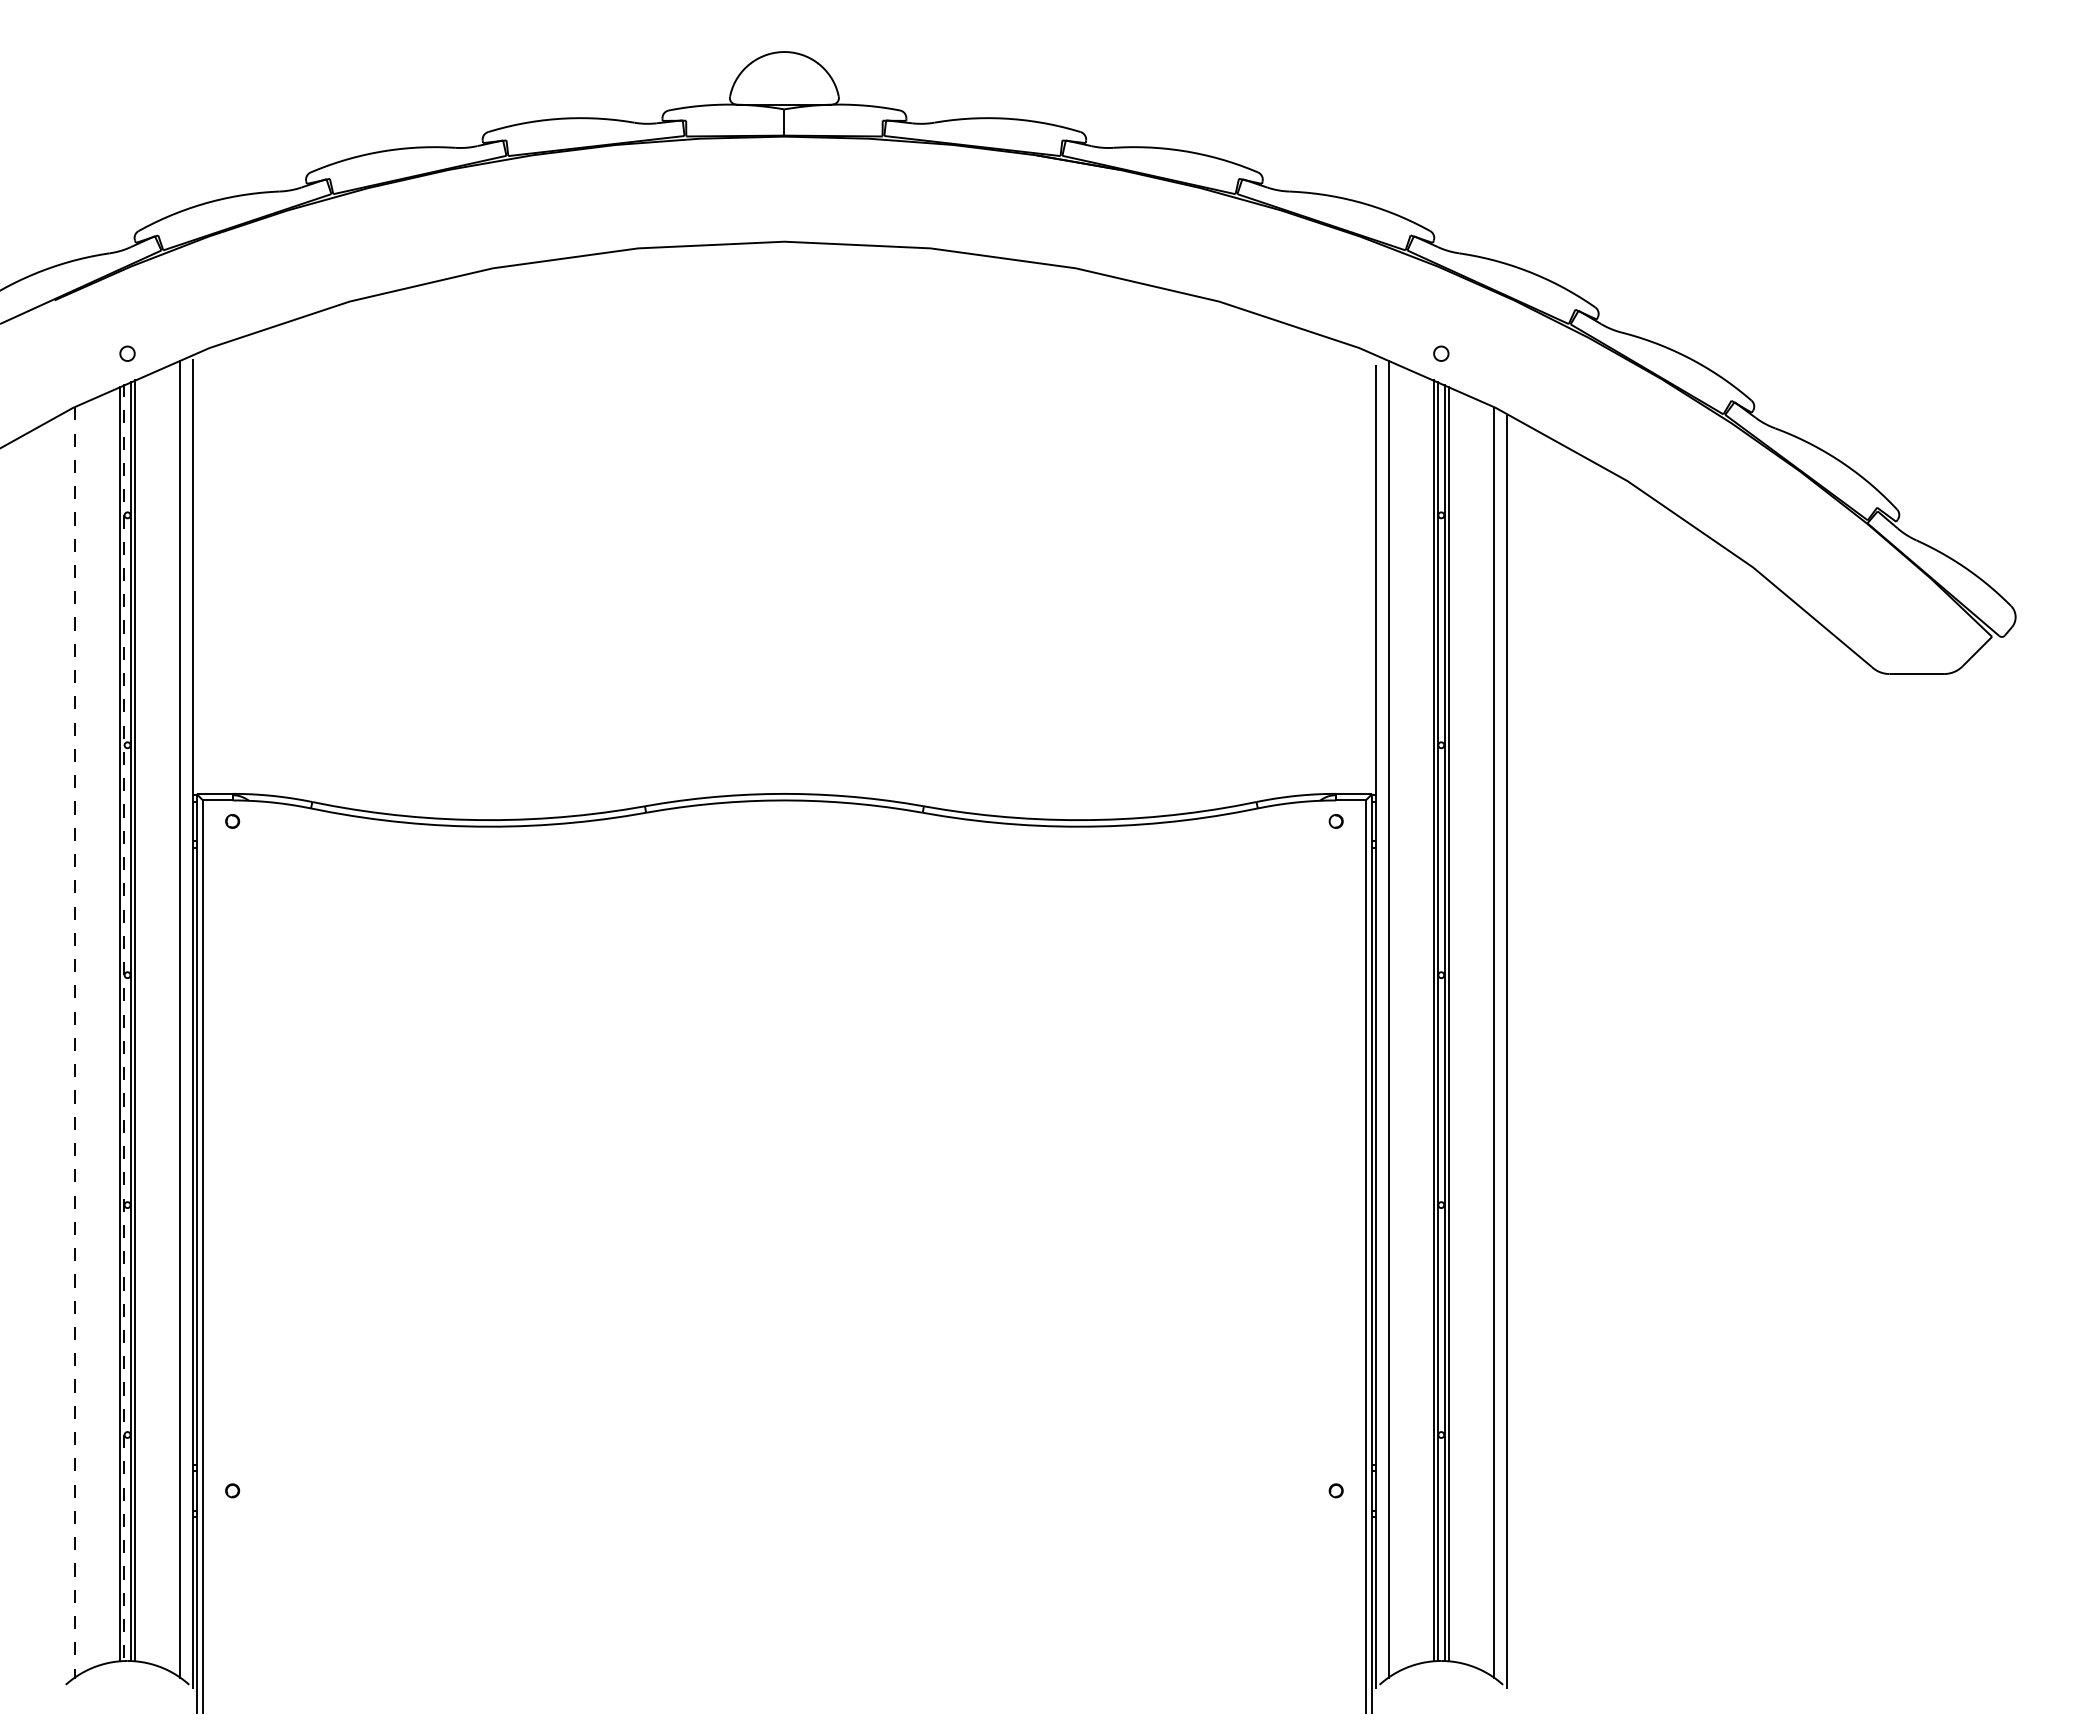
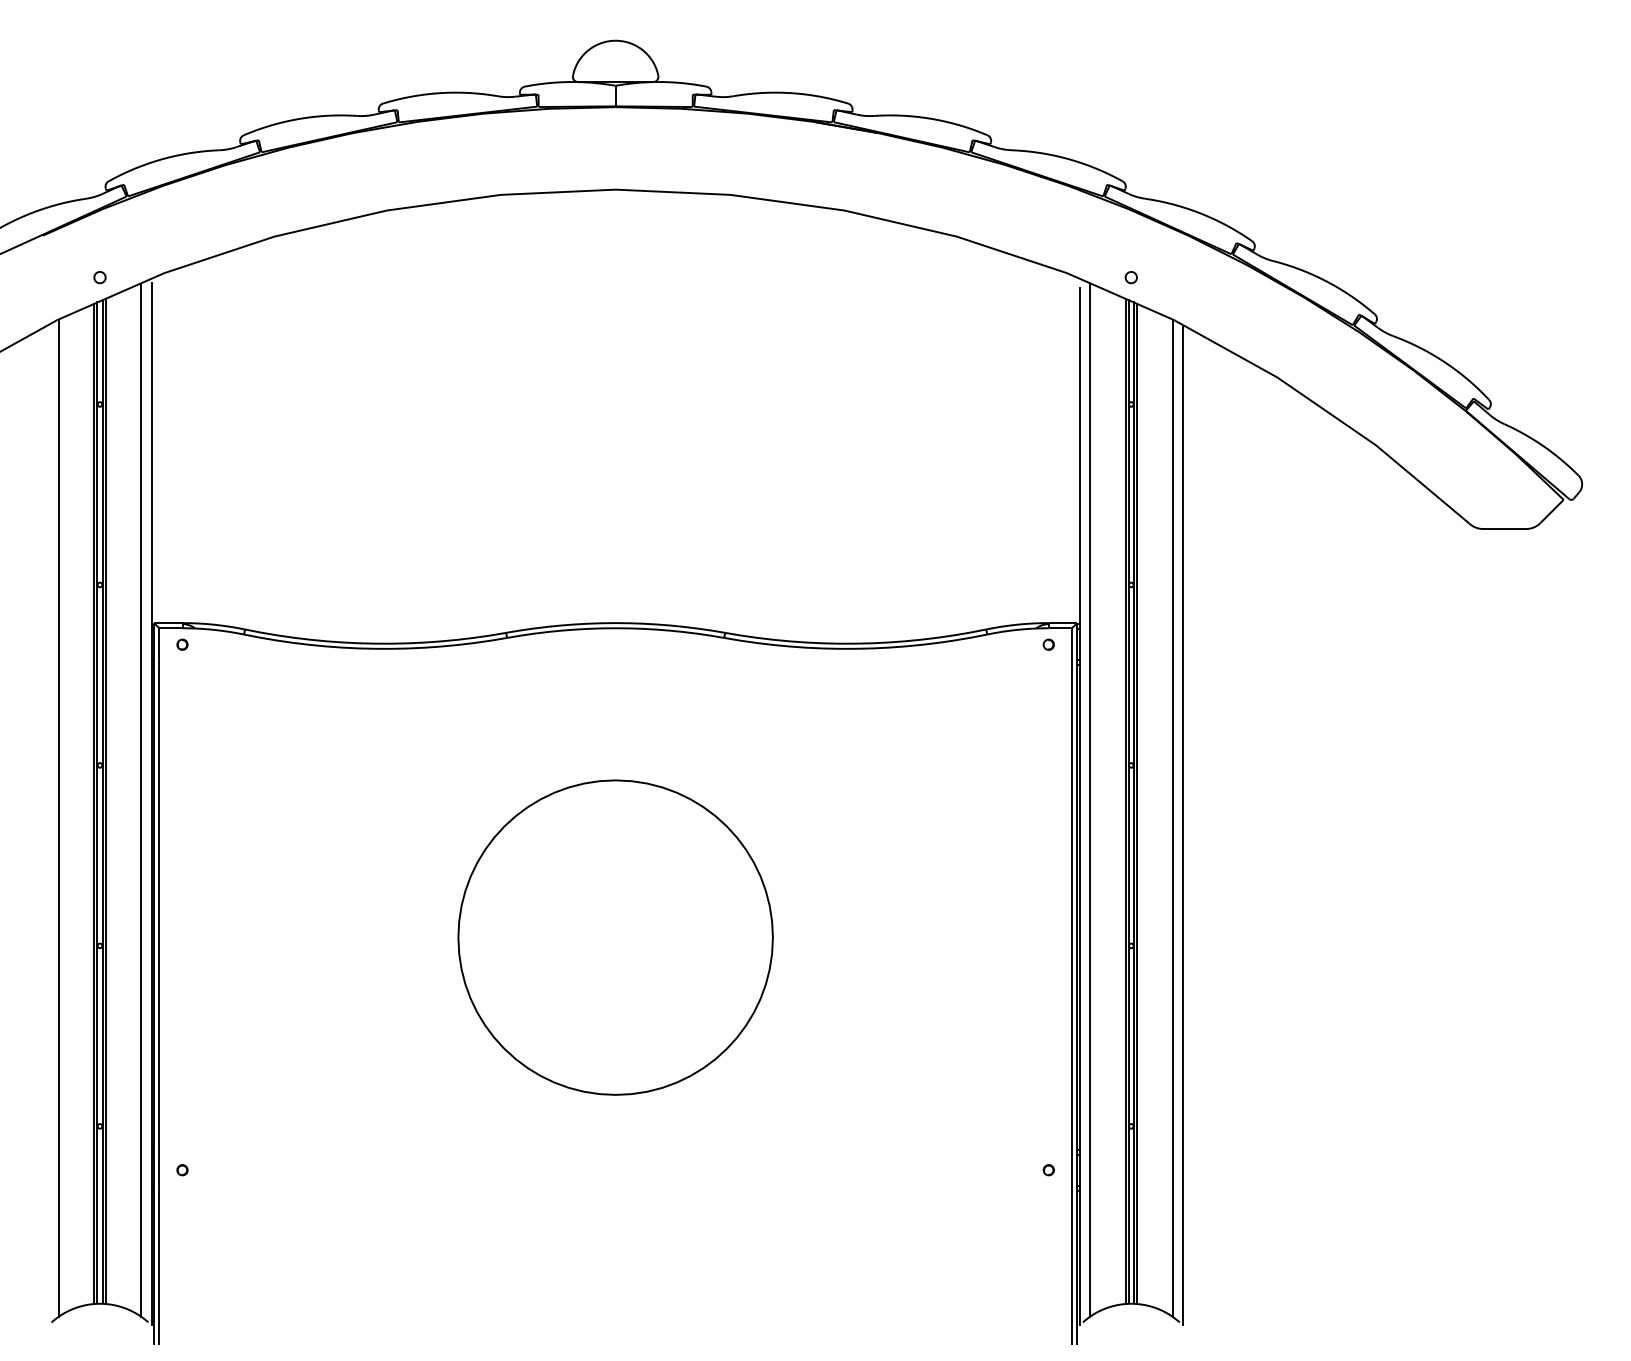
line: (124, 1022) -> (97, 802), dashed -> solid
line: (75, 1043) -> (59, 819), dashed -> solid
part: (784, 1194) -> (615, 937), added

